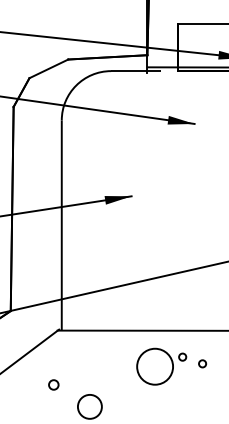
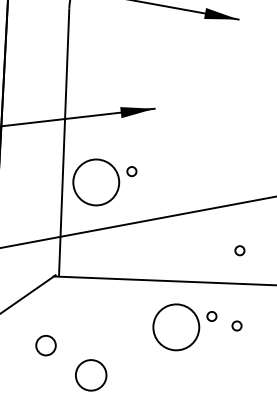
part: (94, 255) -> (104, 182), added
part: (202, 304) -> (239, 250), added
part: (53, 384) -> (45, 345), size x1.6

